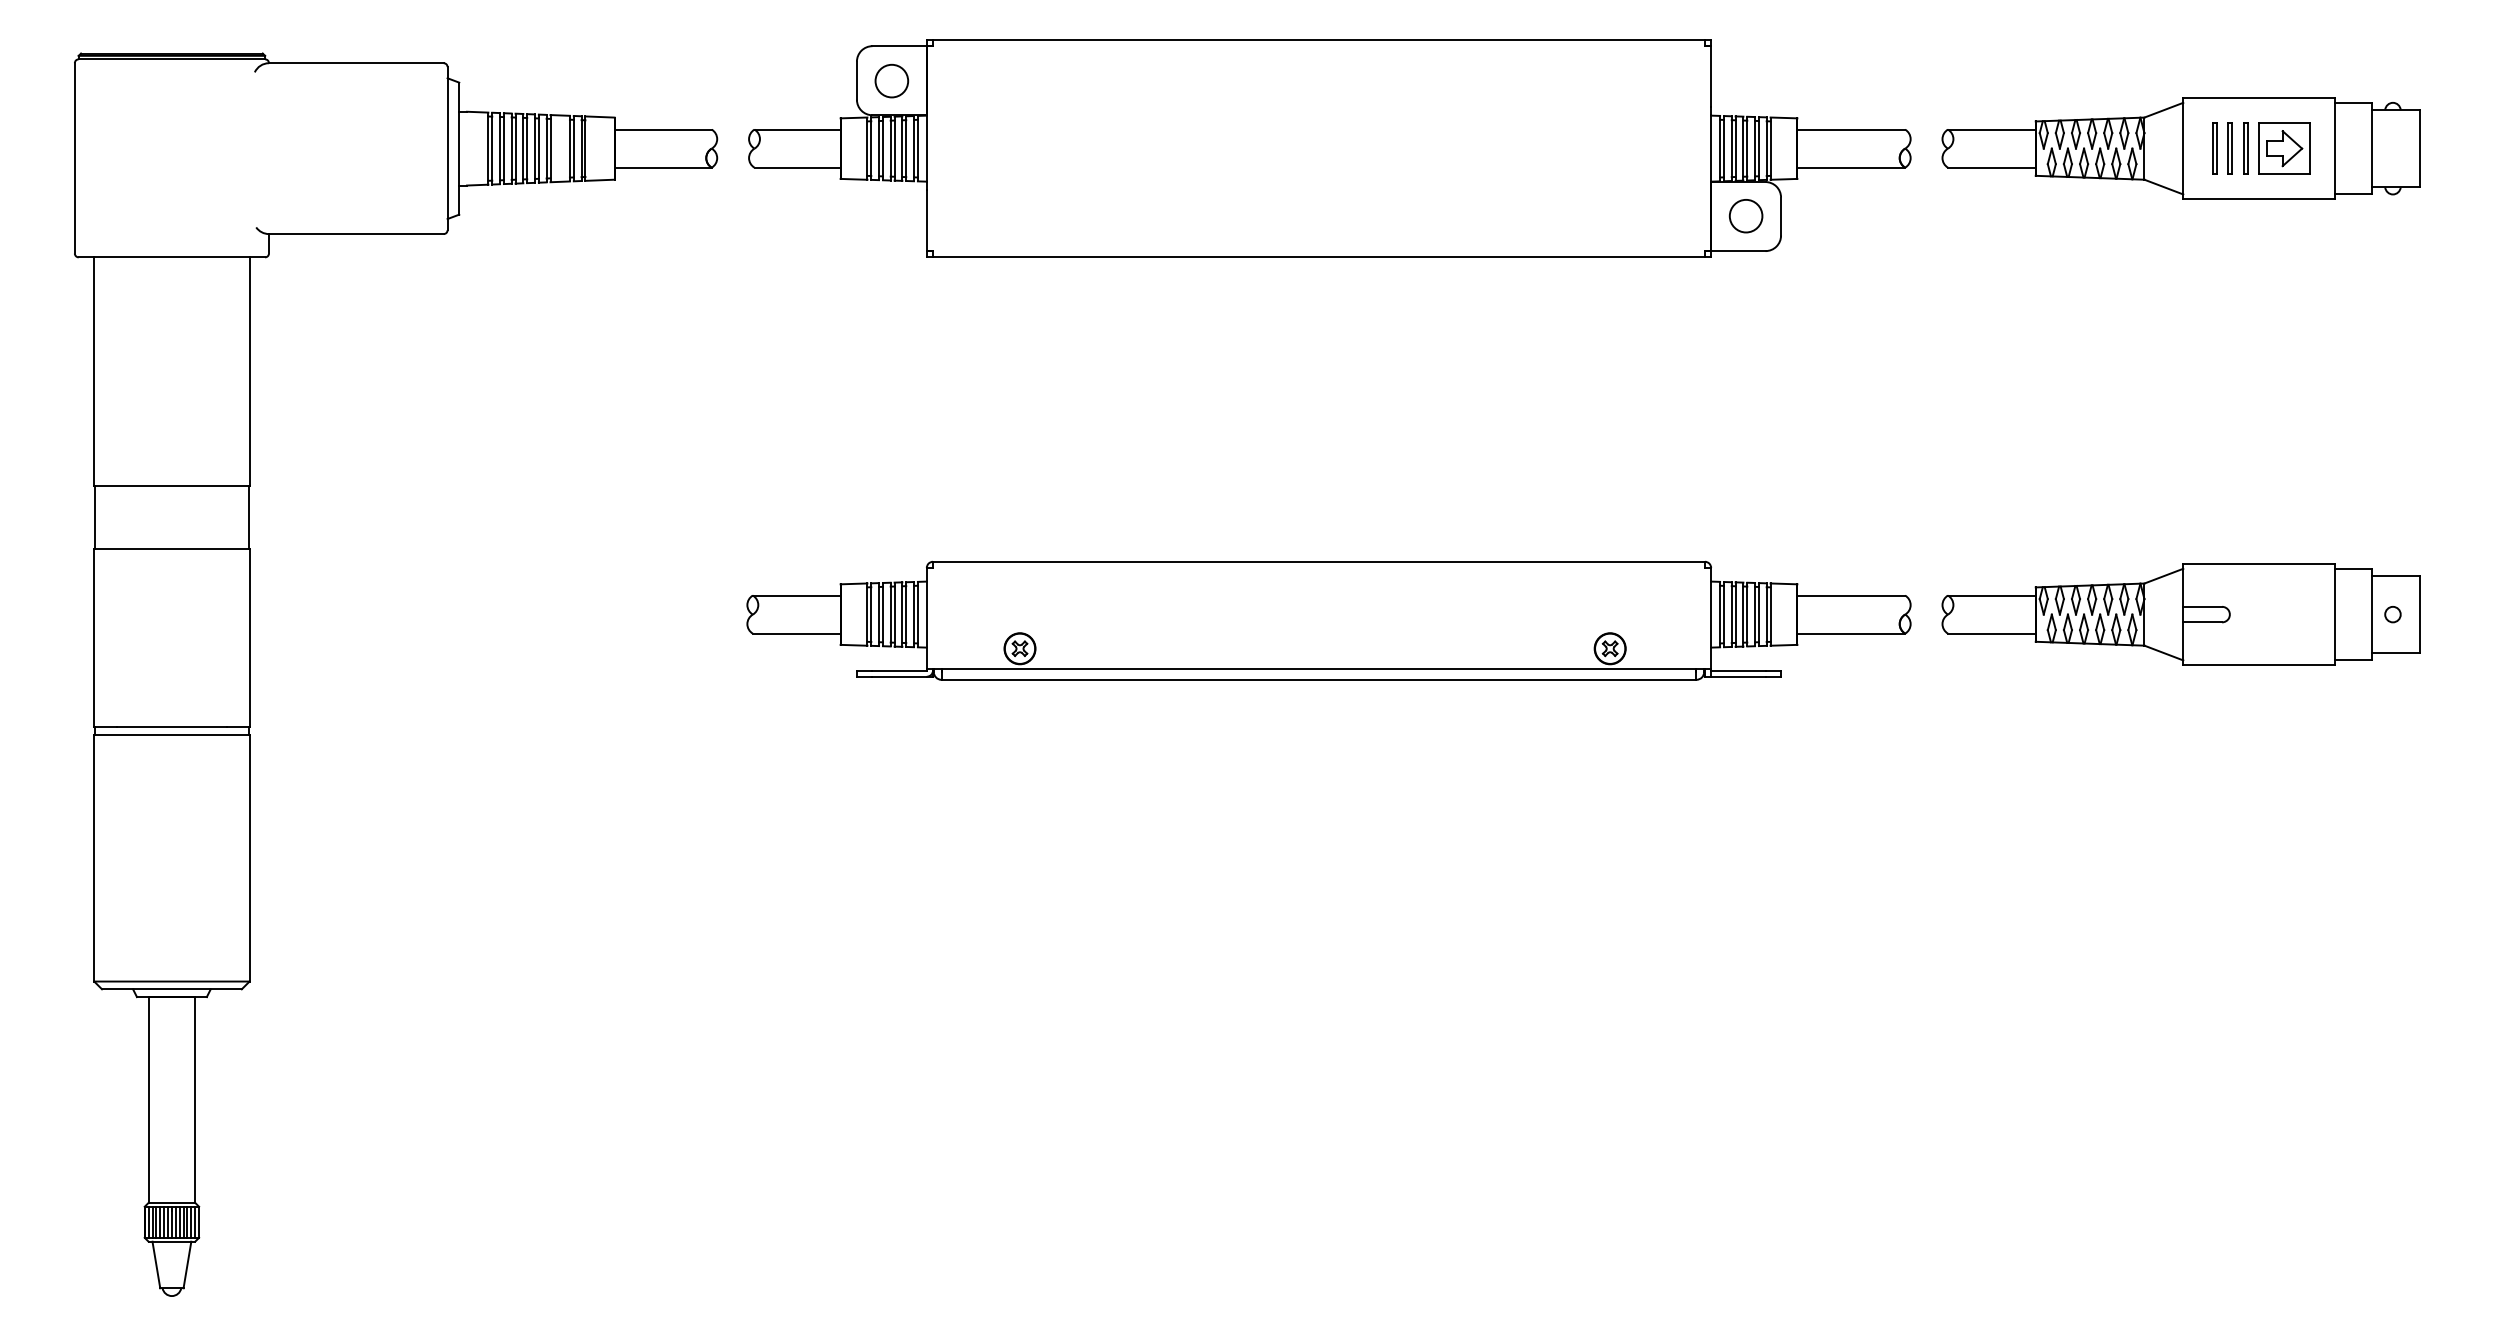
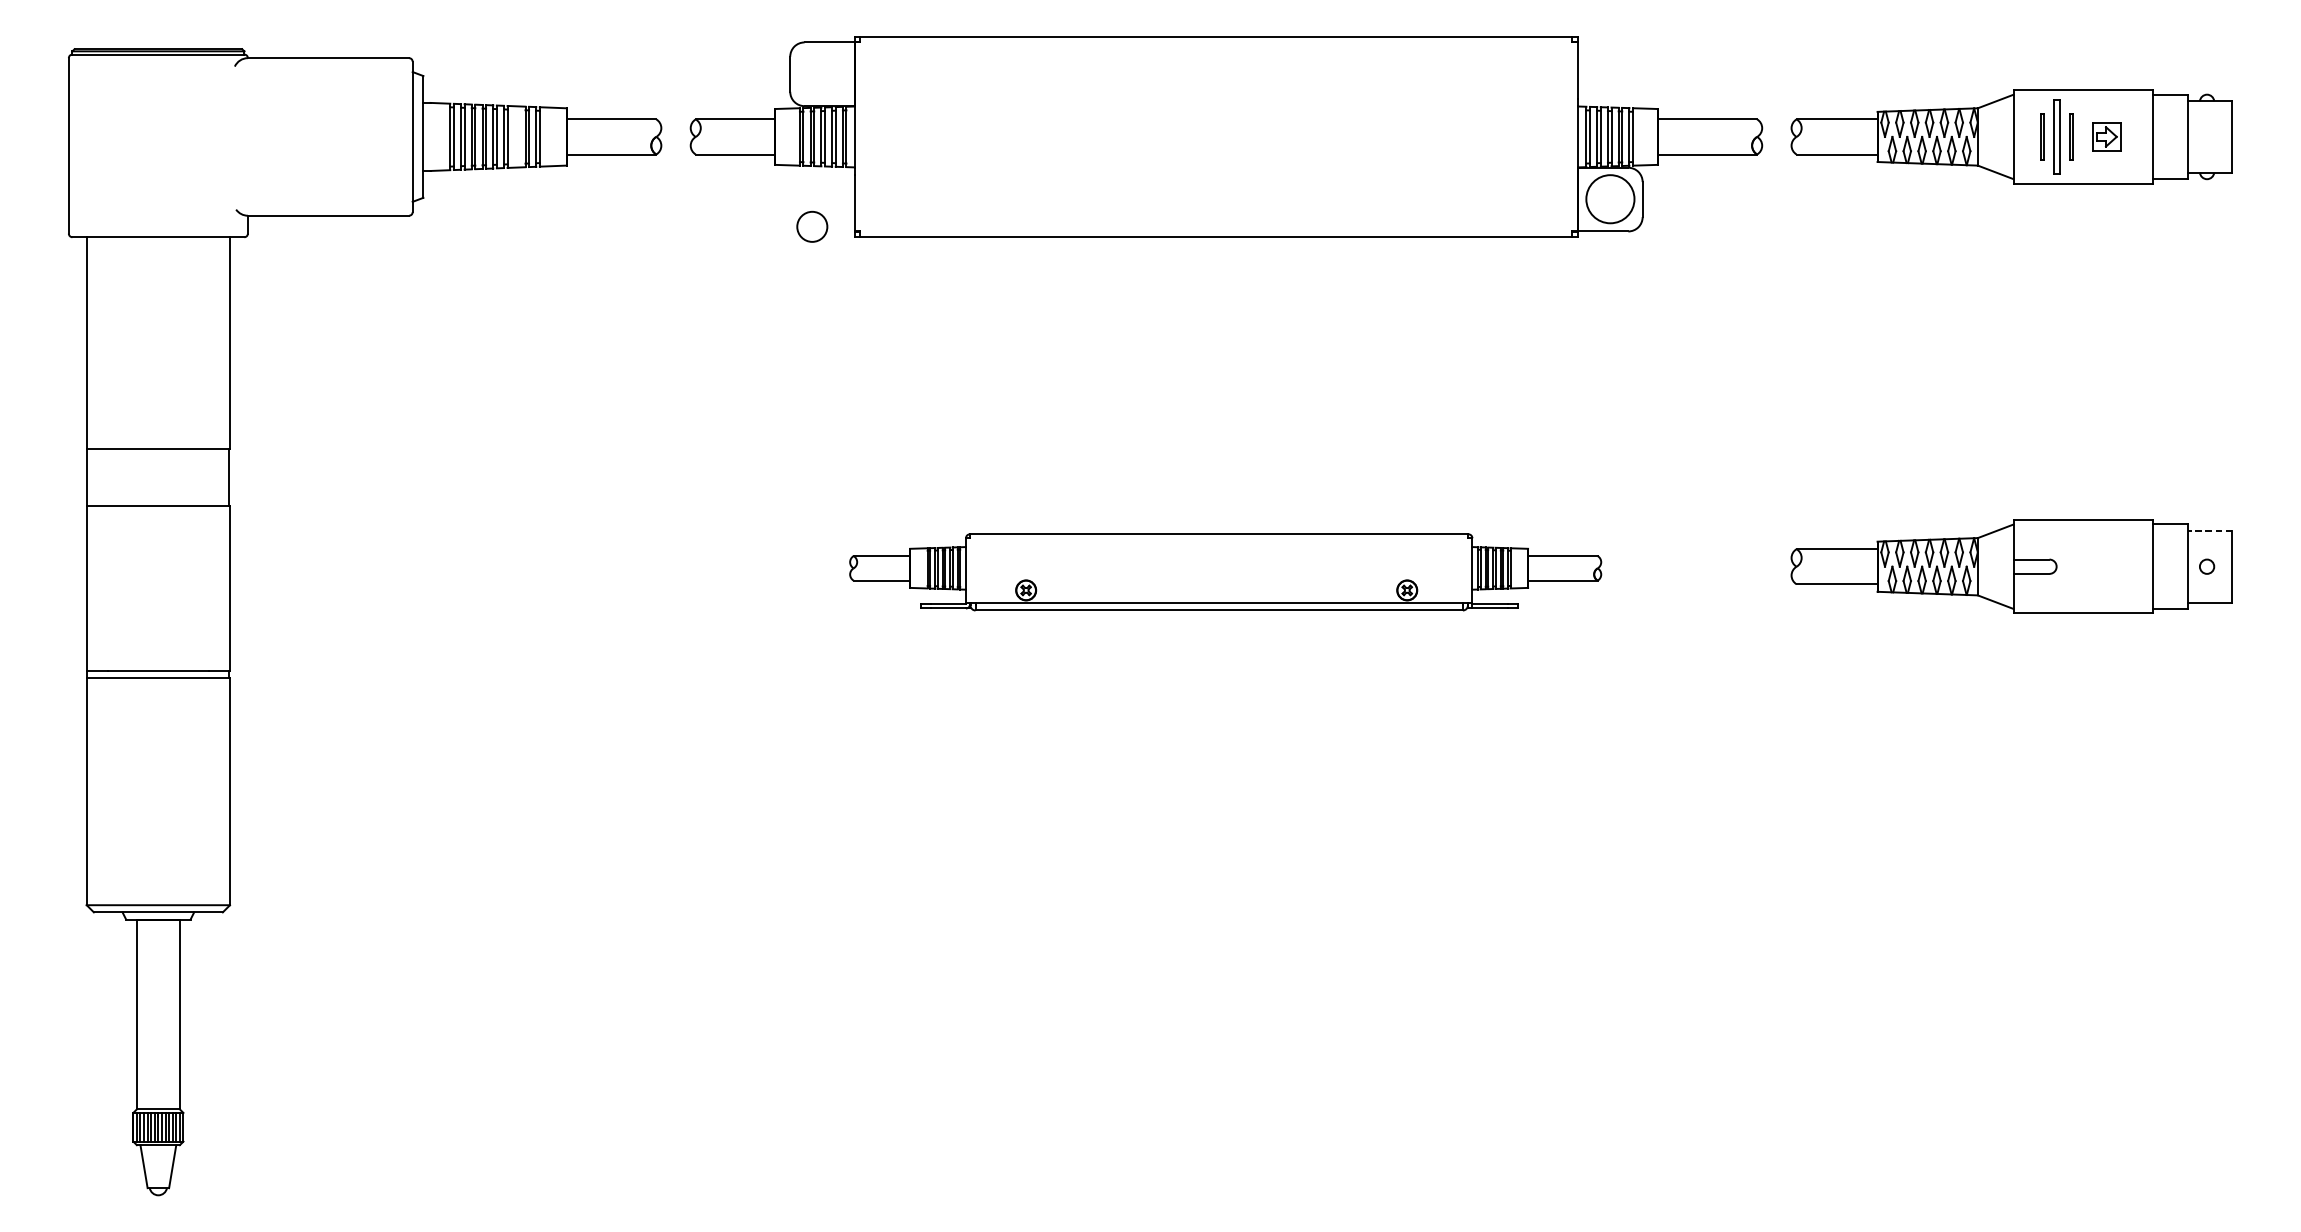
circle: (891, 80) -> (811, 226), moved
part: (2229, 148) -> (2056, 136), size x1.6
part: (2284, 148) -> (2107, 136), size x0.6
circle: (1745, 215) -> (1609, 198), size x1.6
line: (2395, 575) -> (2209, 530), solid -> dashed
part: (1328, 620) -> (1225, 572), size x0.7

